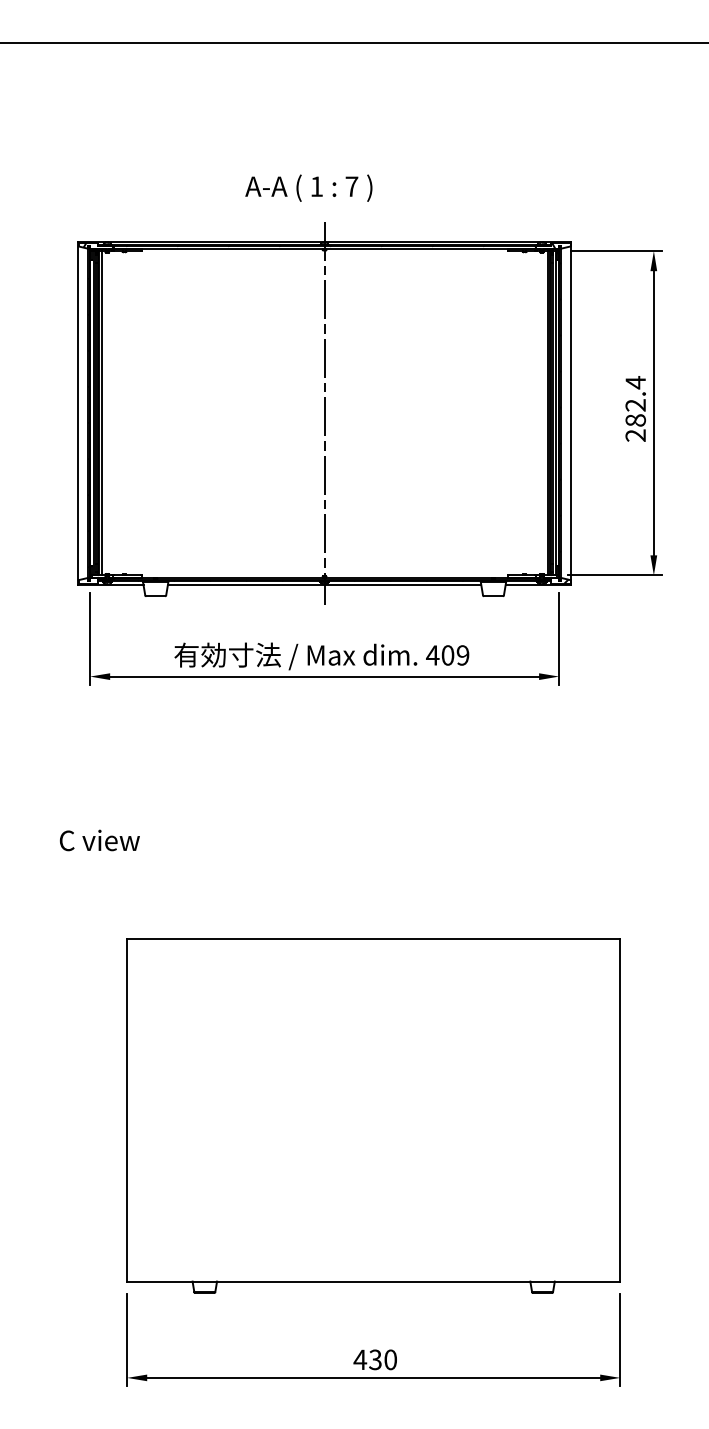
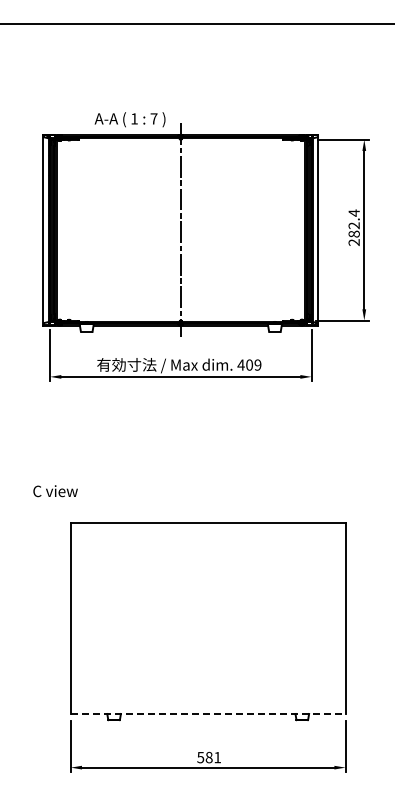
text: (307, 187) -> (129, 119), moved
text: (99, 841) -> (55, 491), moved
line: (374, 1280) -> (208, 713), solid -> dashed
text: (374, 1359) -> (208, 757), 430 -> 581

